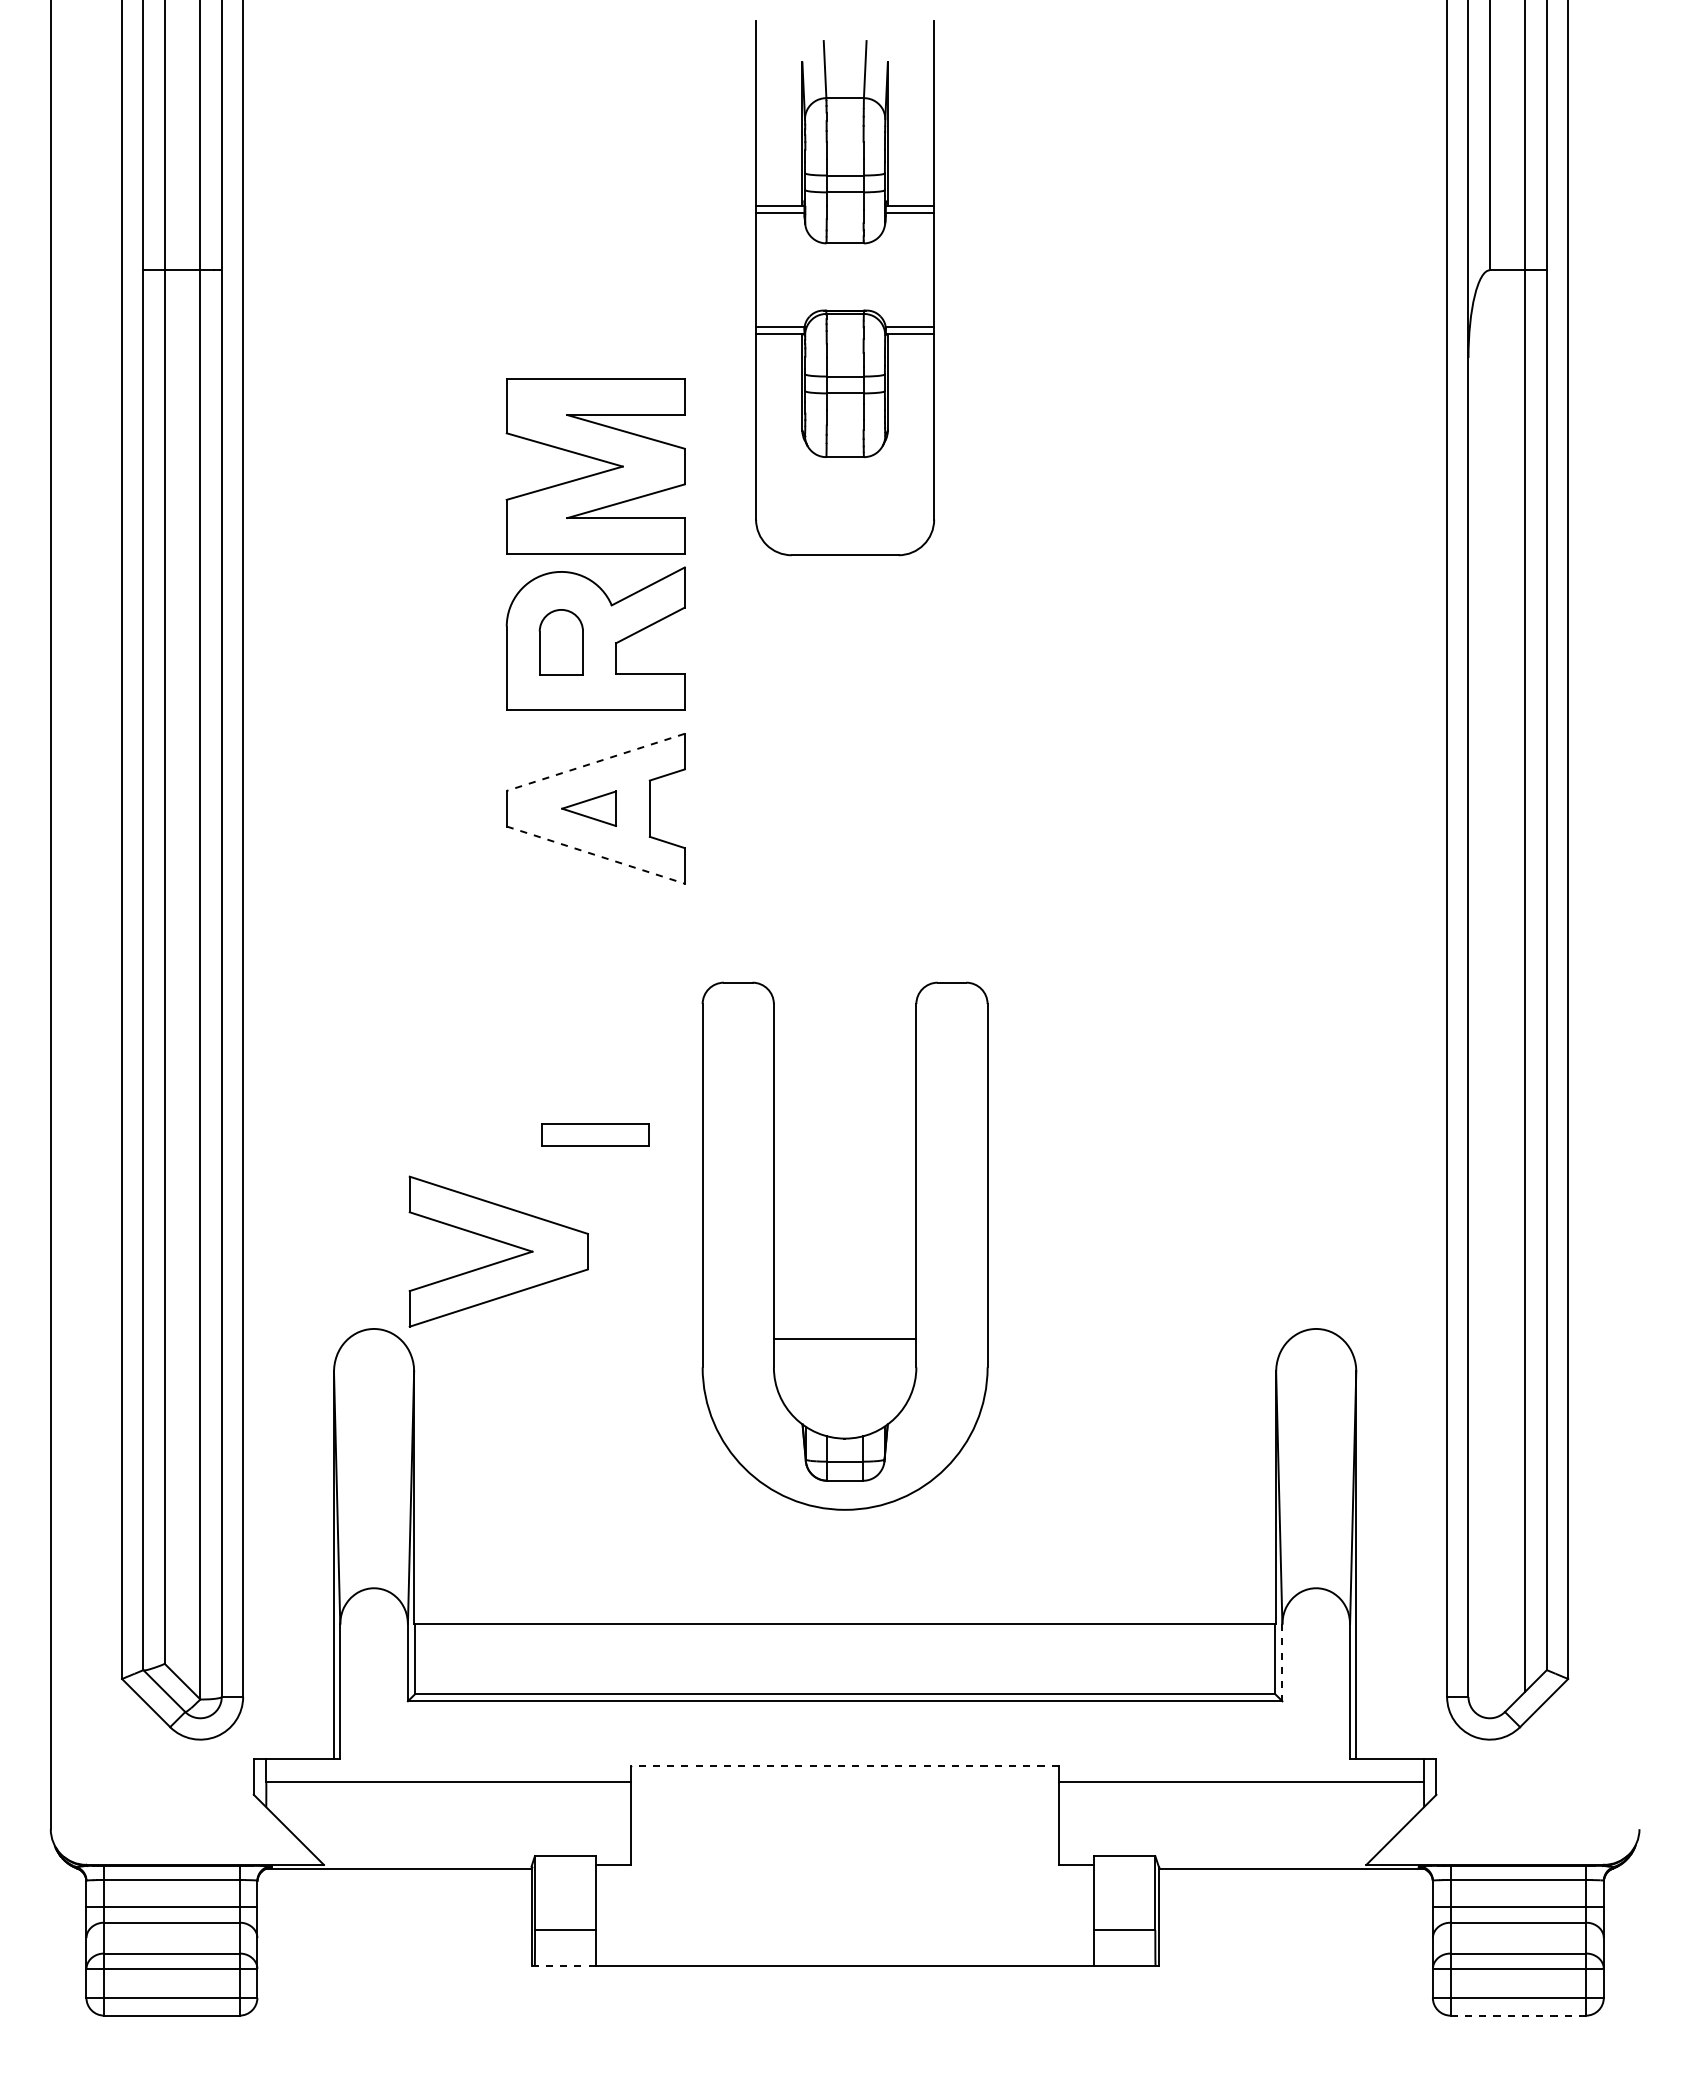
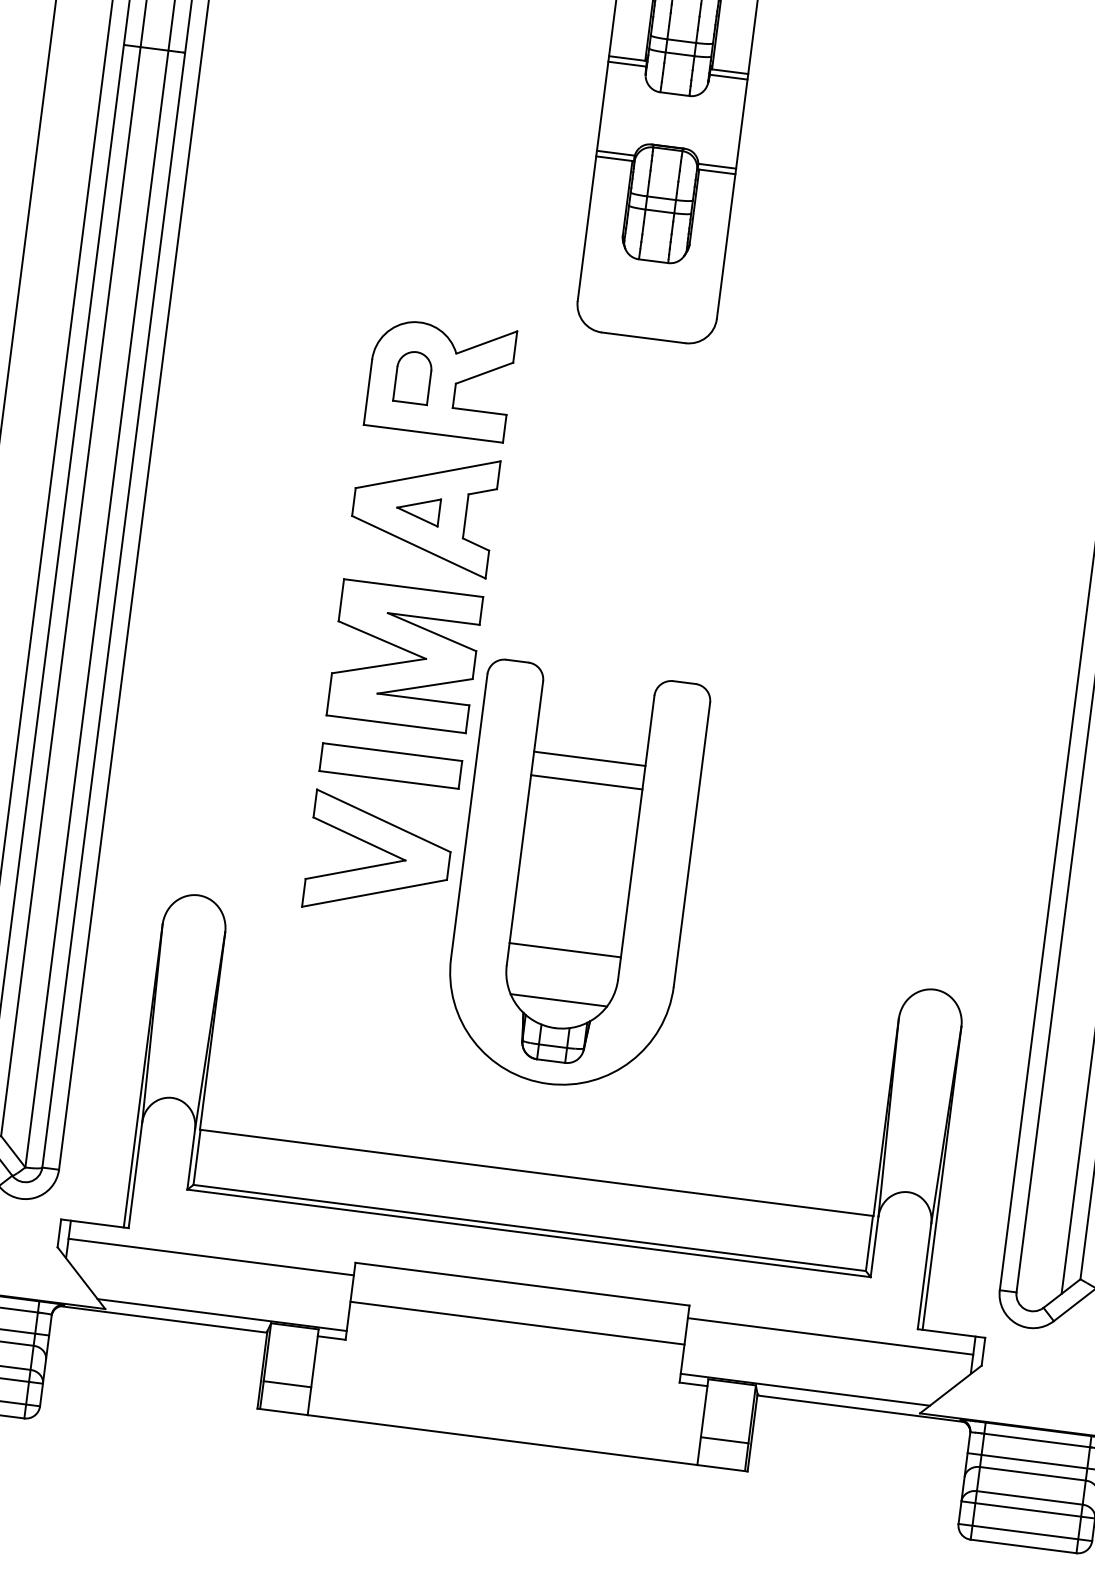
part: (597, 460) -> (406, 651), moved
line: (595, 762) -> (427, 474), dashed -> solid
line: (595, 855) -> (418, 547), dashed -> solid
line: (844, 1093) -> (589, 758), added
line: (844, 1124) -> (586, 782), added
part: (595, 1134) -> (390, 765), size x1.67
part: (499, 1242) -> (380, 850), moved
line: (844, 1403) -> (558, 1000), added
line: (1282, 1662) -> (874, 1246), dashed -> solid
line: (845, 1766) -> (522, 1284), dashed -> solid
line: (844, 1816) -> (516, 1323), added
line: (471, 1853) -> (221, 1314), added
line: (1217, 1853) -> (804, 1389), added
line: (564, 1965) -> (283, 1411), dashed -> solid
line: (1518, 2015) -> (1023, 1546), dashed -> solid

